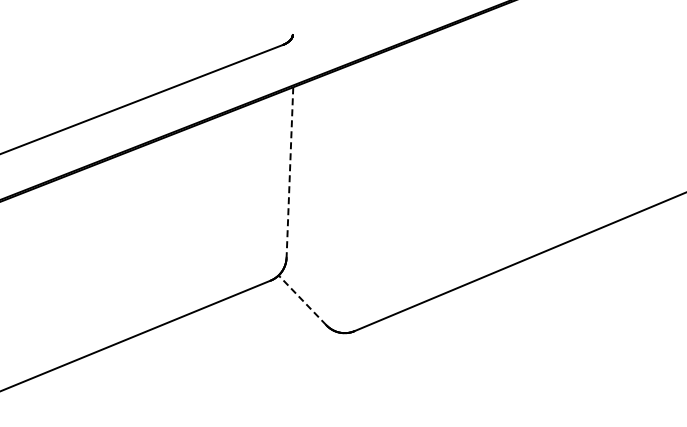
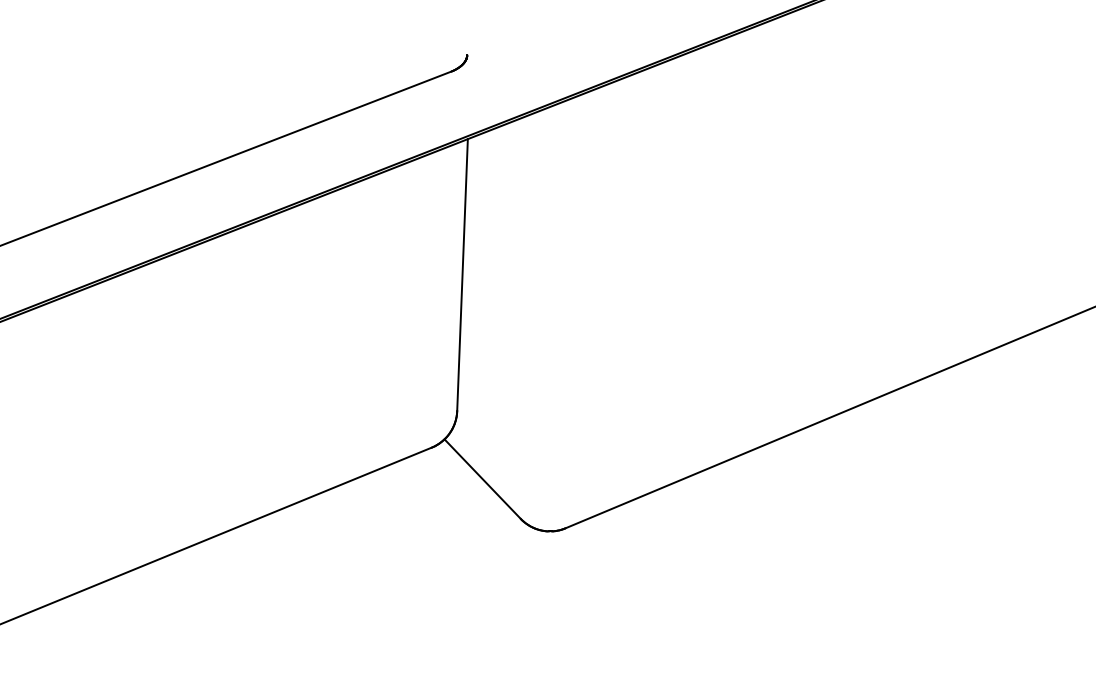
line: (289, 173) -> (461, 276), dashed -> solid
line: (302, 300) -> (482, 479), dashed -> solid

